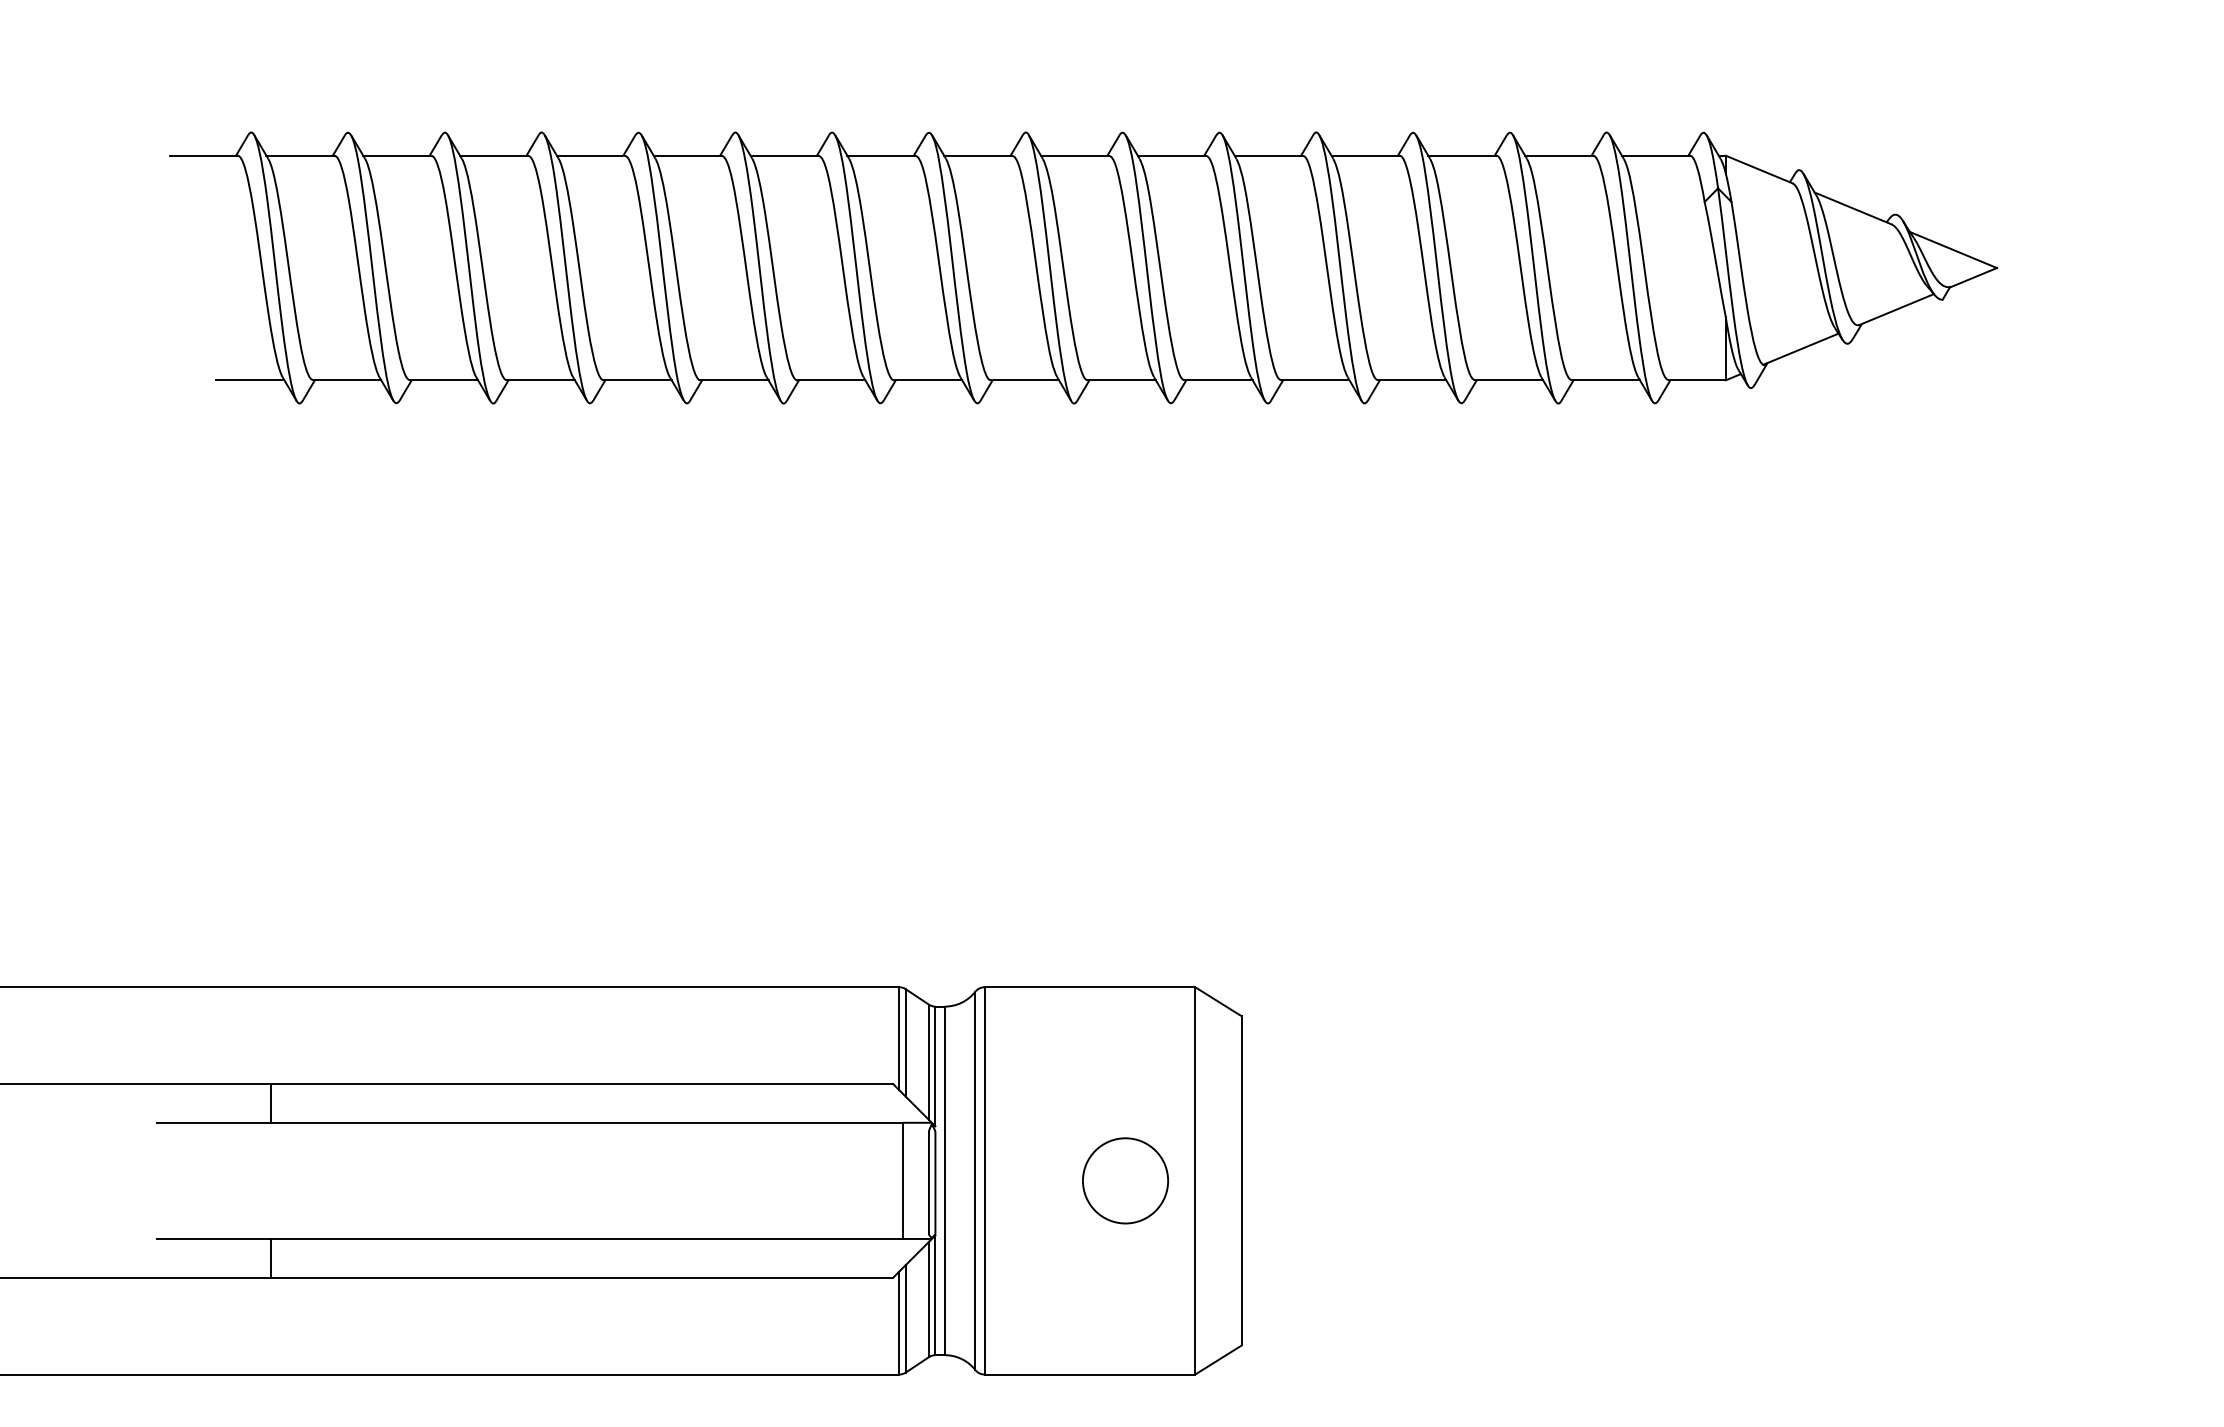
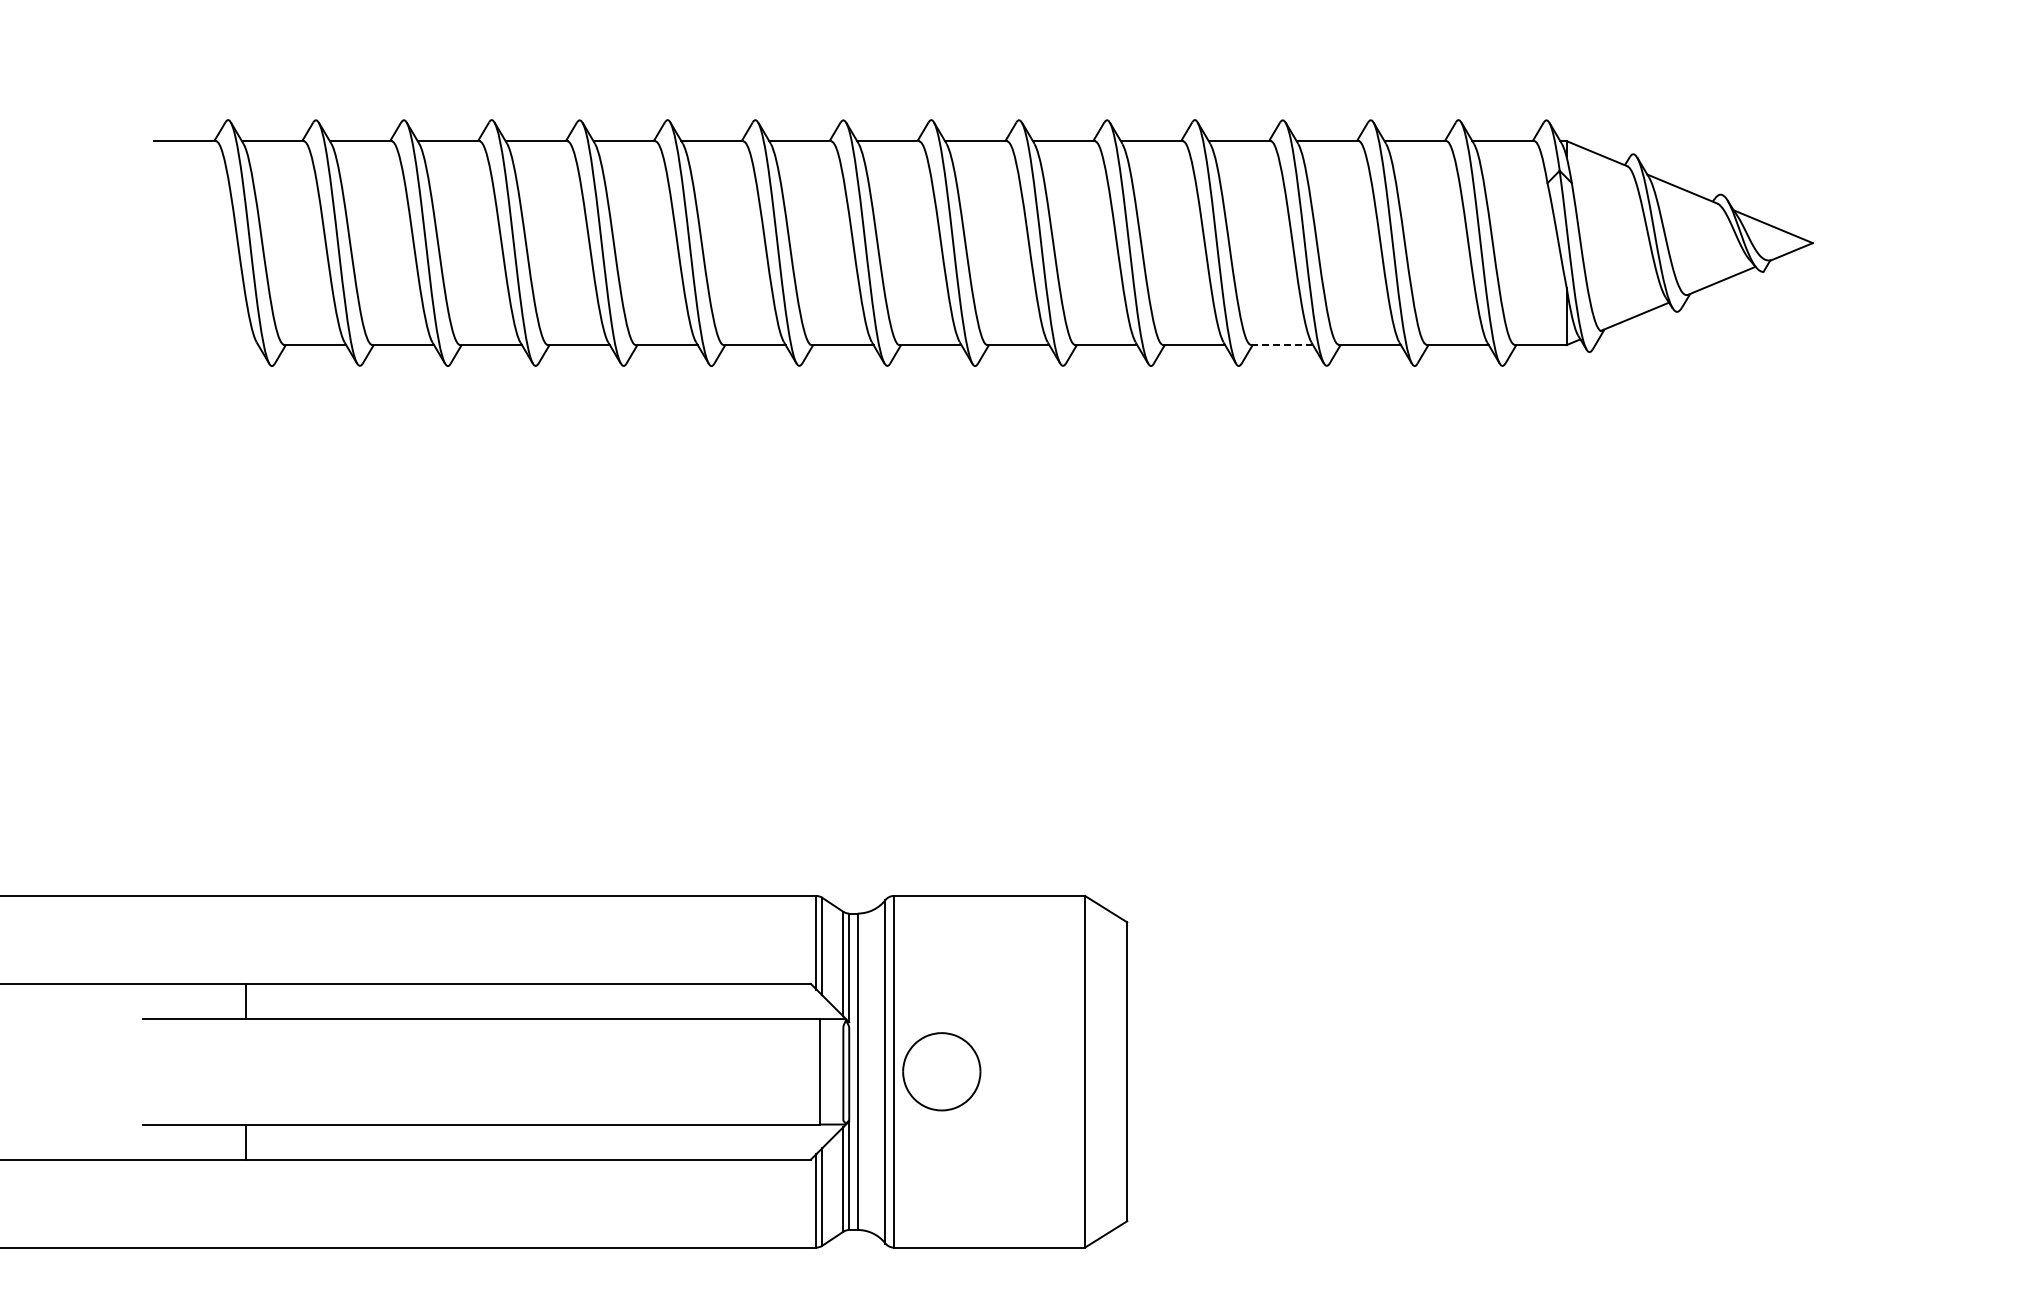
line: (250, 380) -> (227, 345), removed
line: (1412, 380) -> (1282, 345), solid -> dashed
part: (1125, 1180) -> (941, 1071), moved

